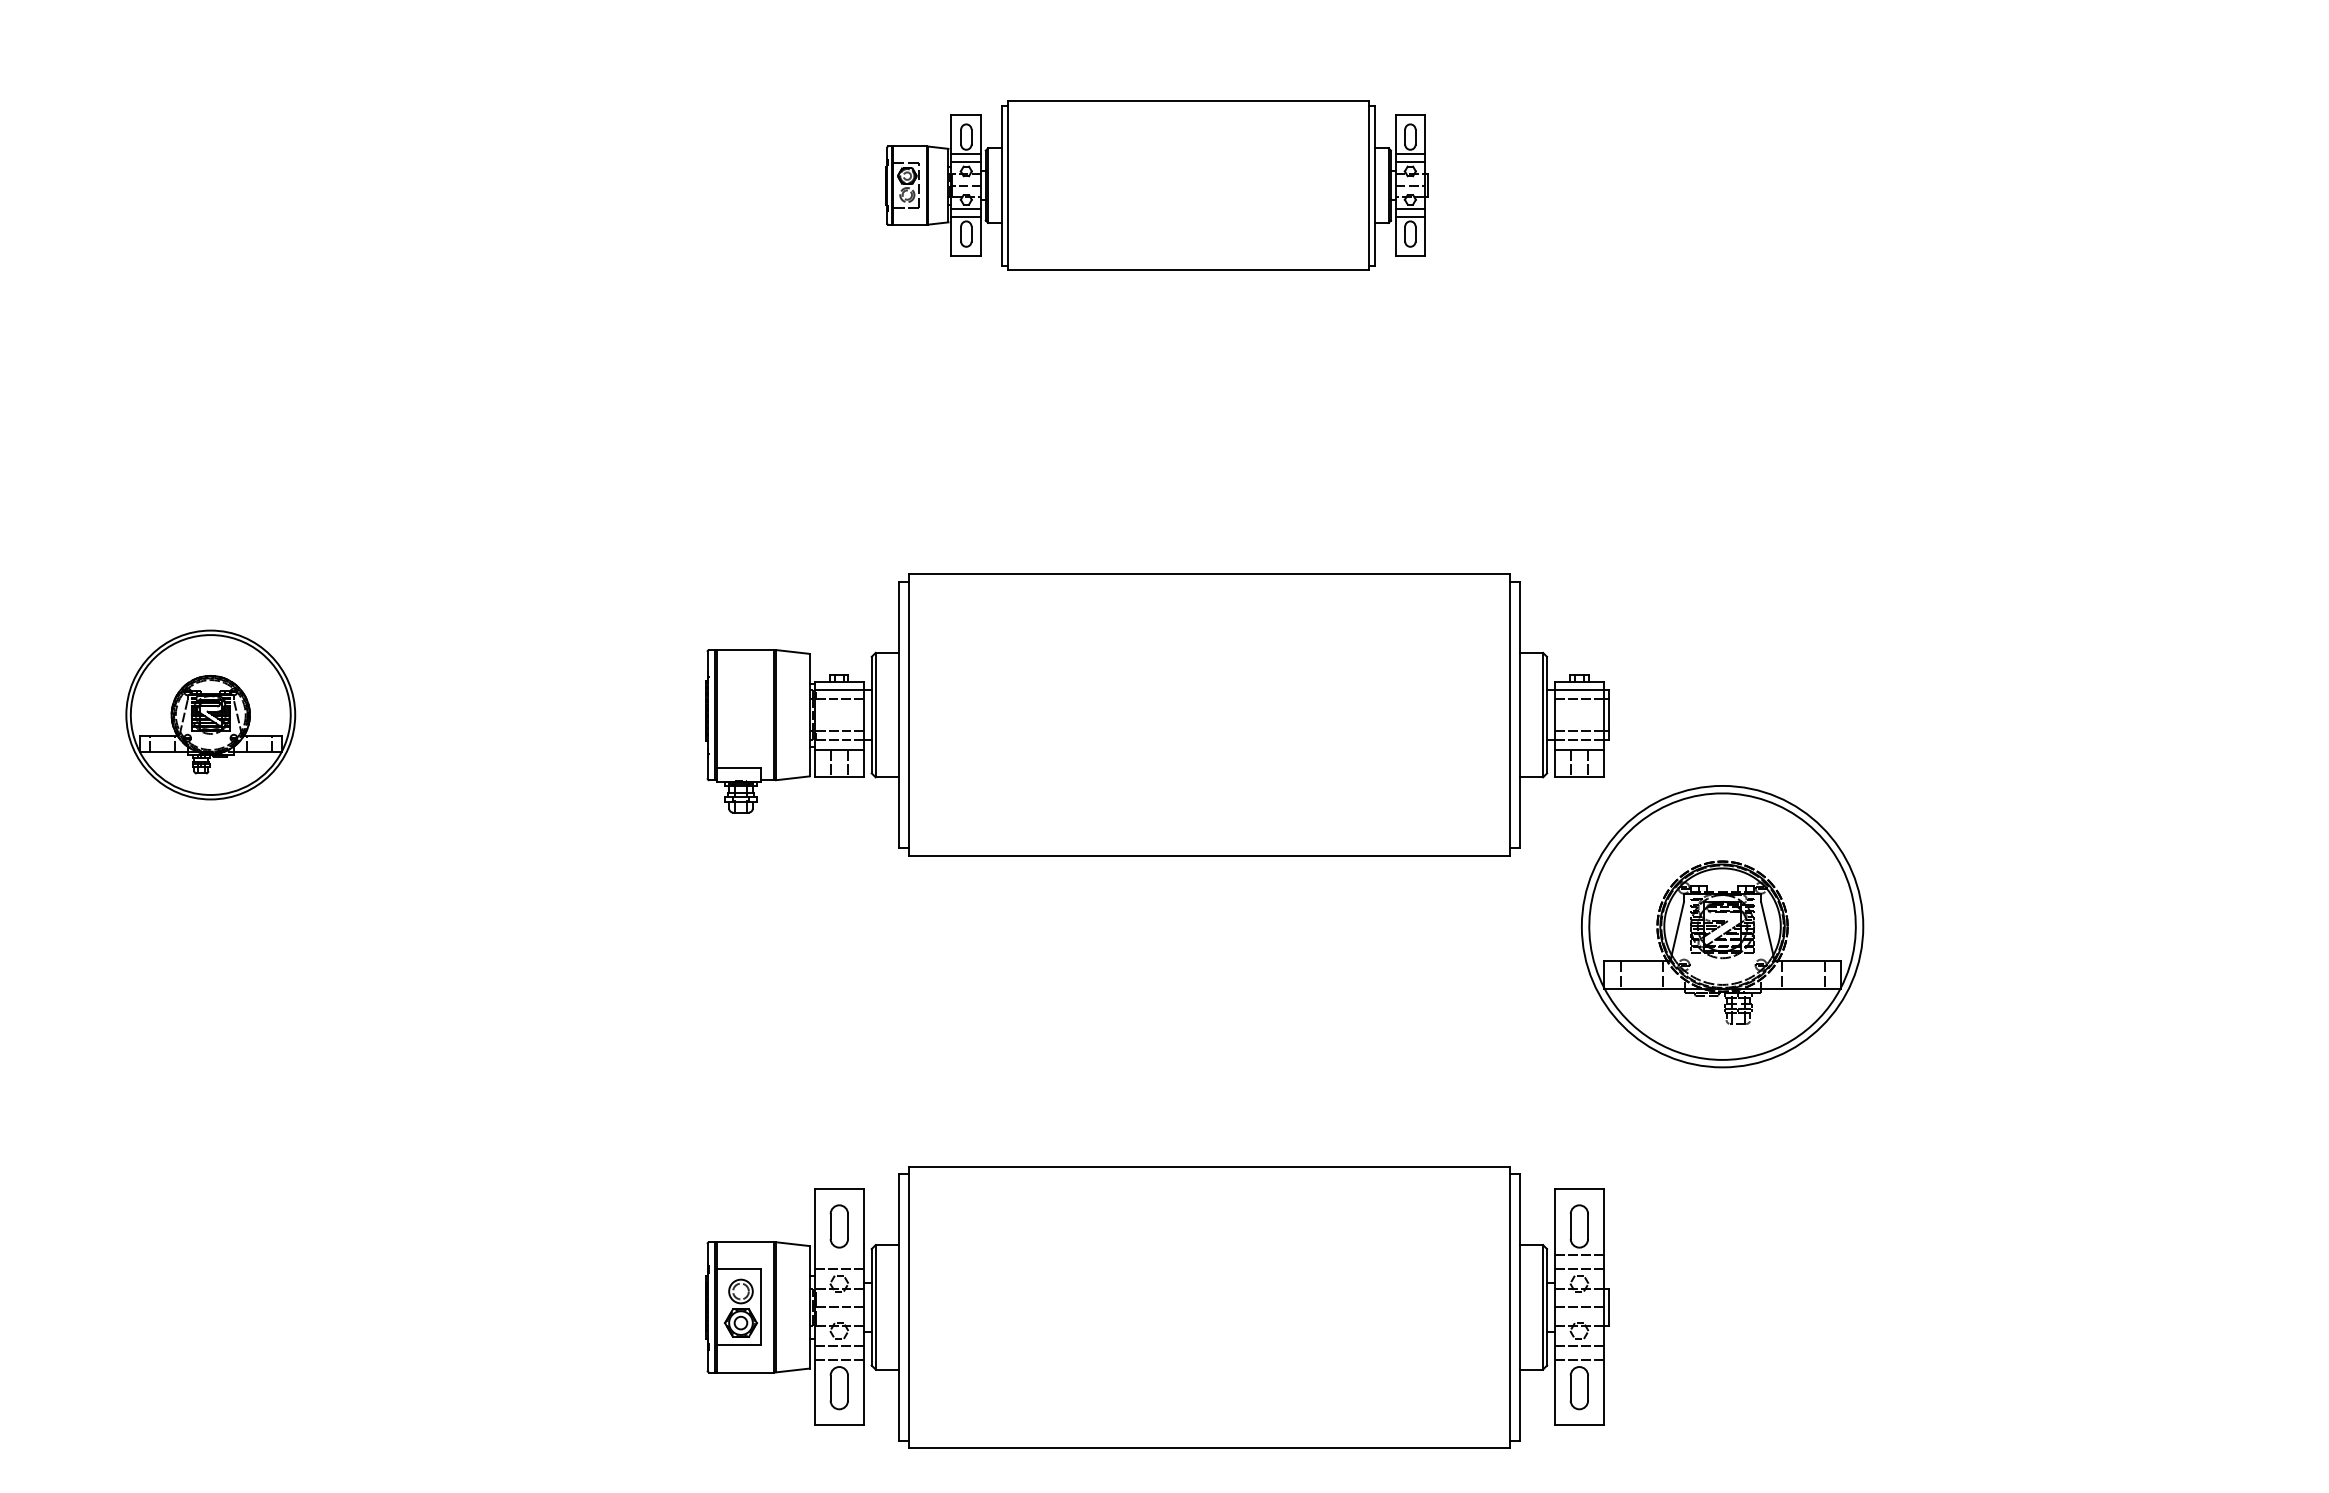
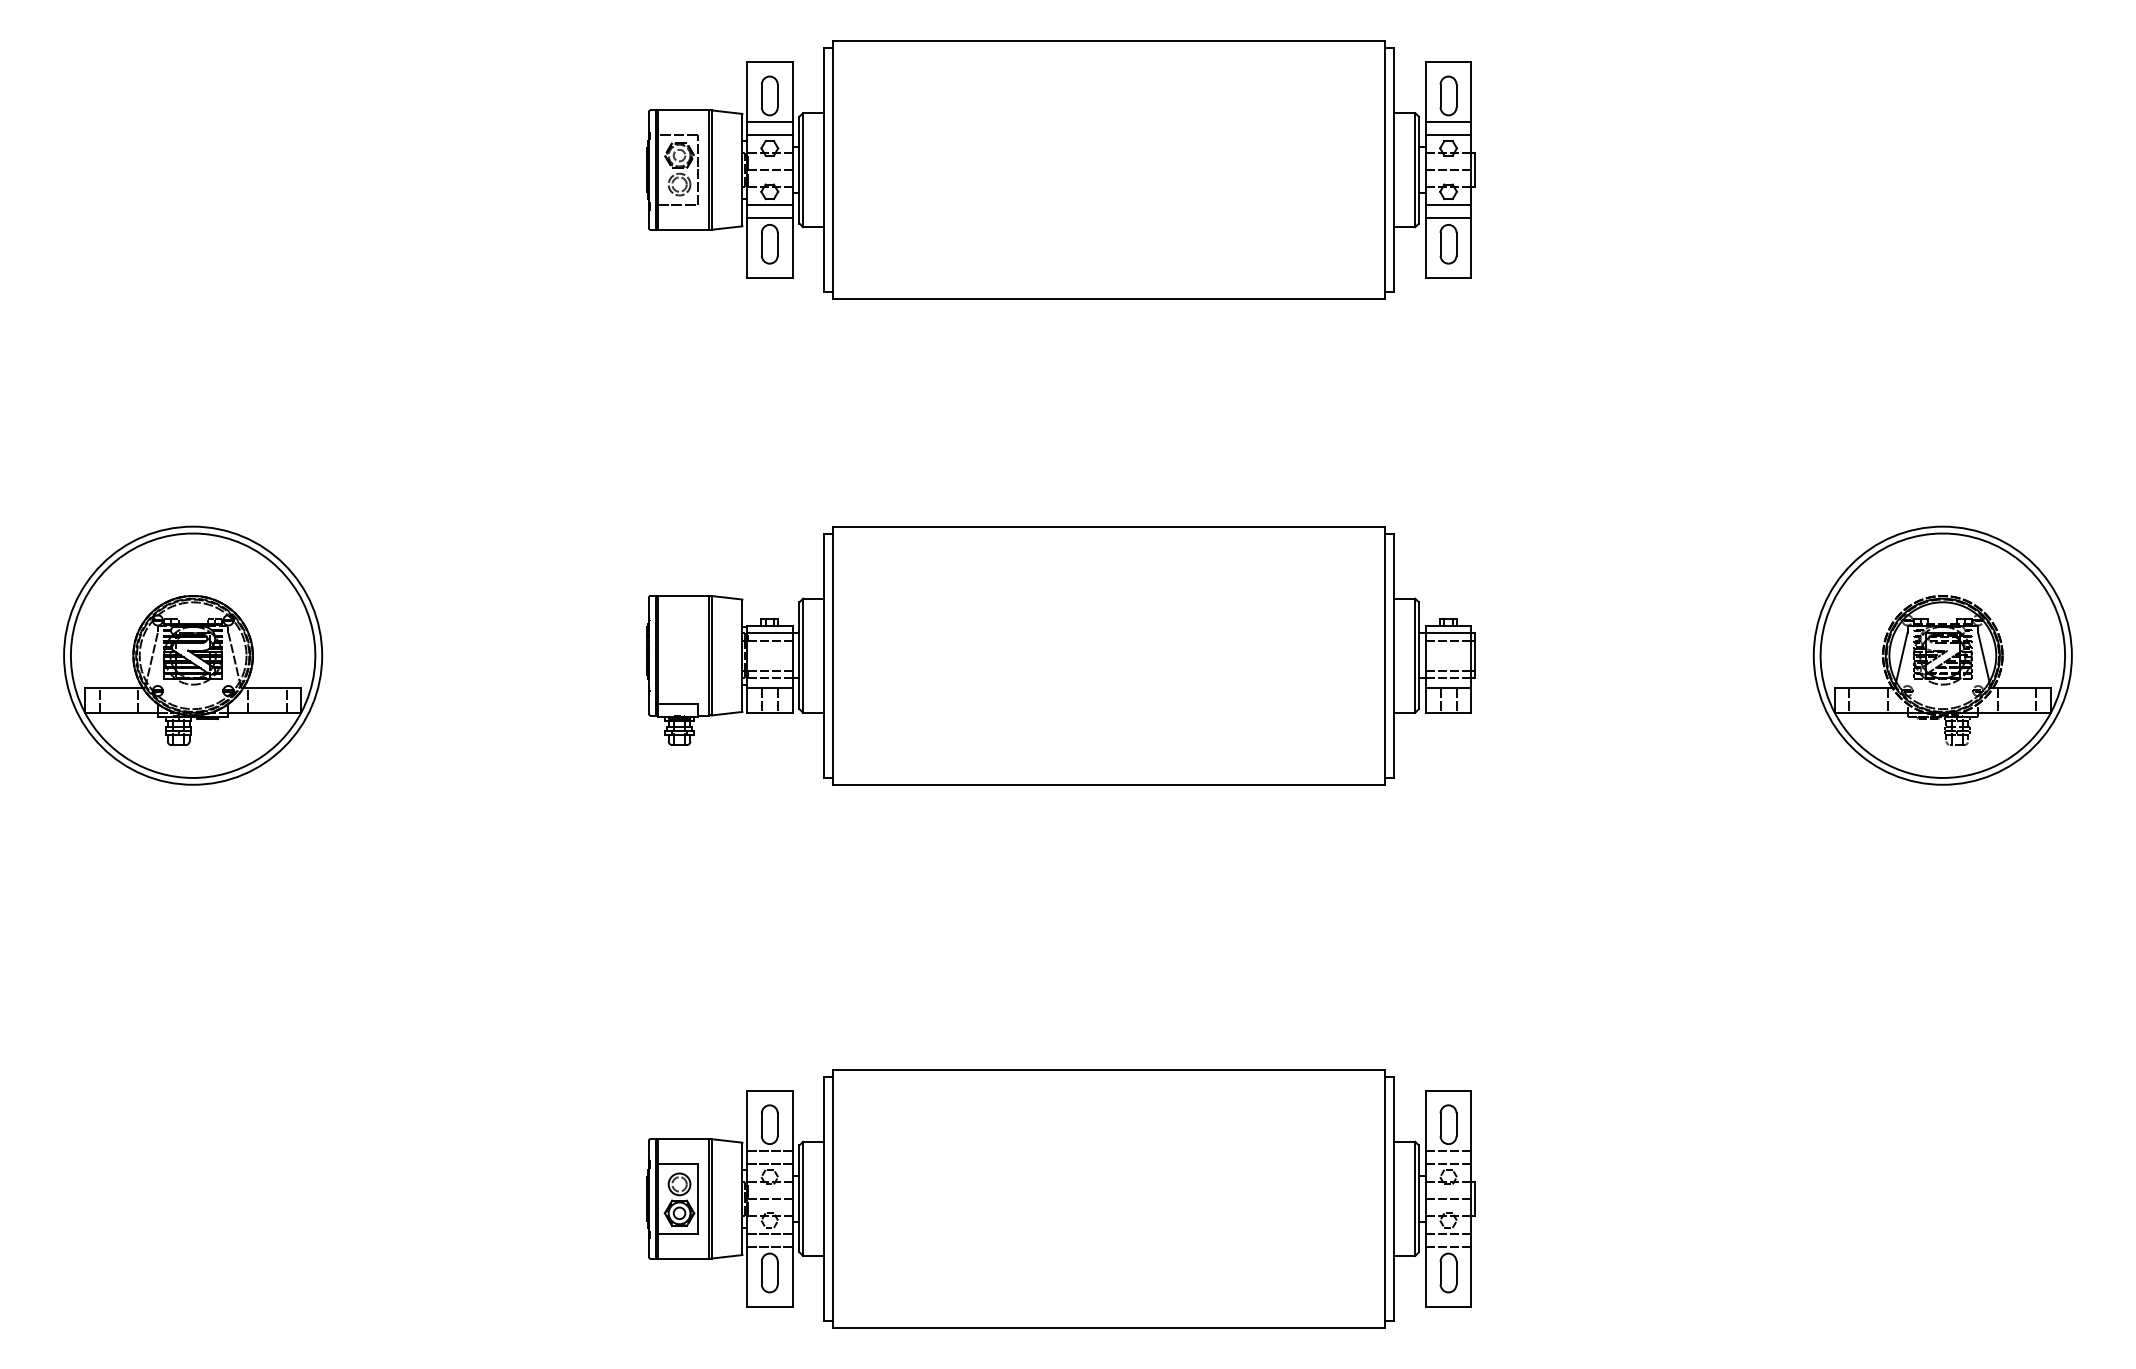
part: (1156, 184) -> (1060, 169), size x1.67
part: (211, 714) -> (193, 655), size x1.67
part: (1722, 926) -> (1942, 655), moved
line: (839, 1254) -> (769, 1150), added

